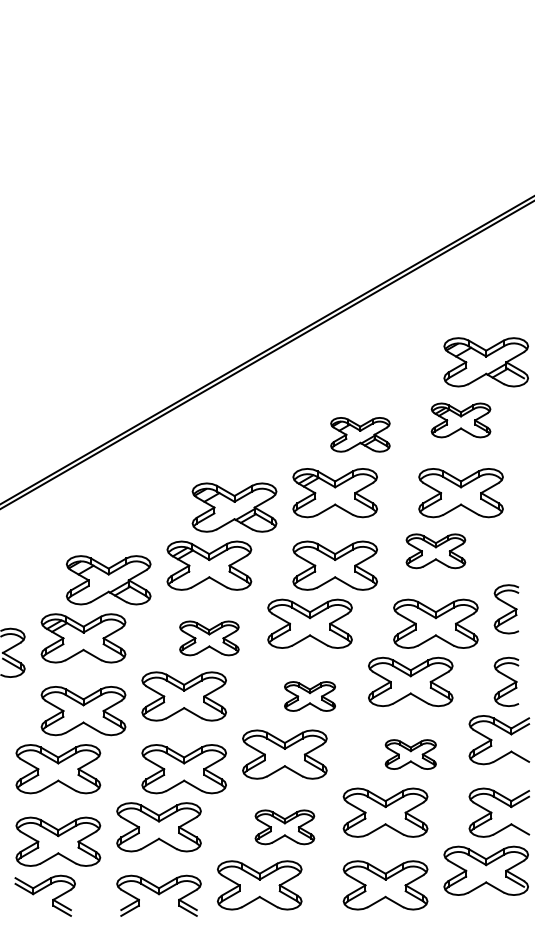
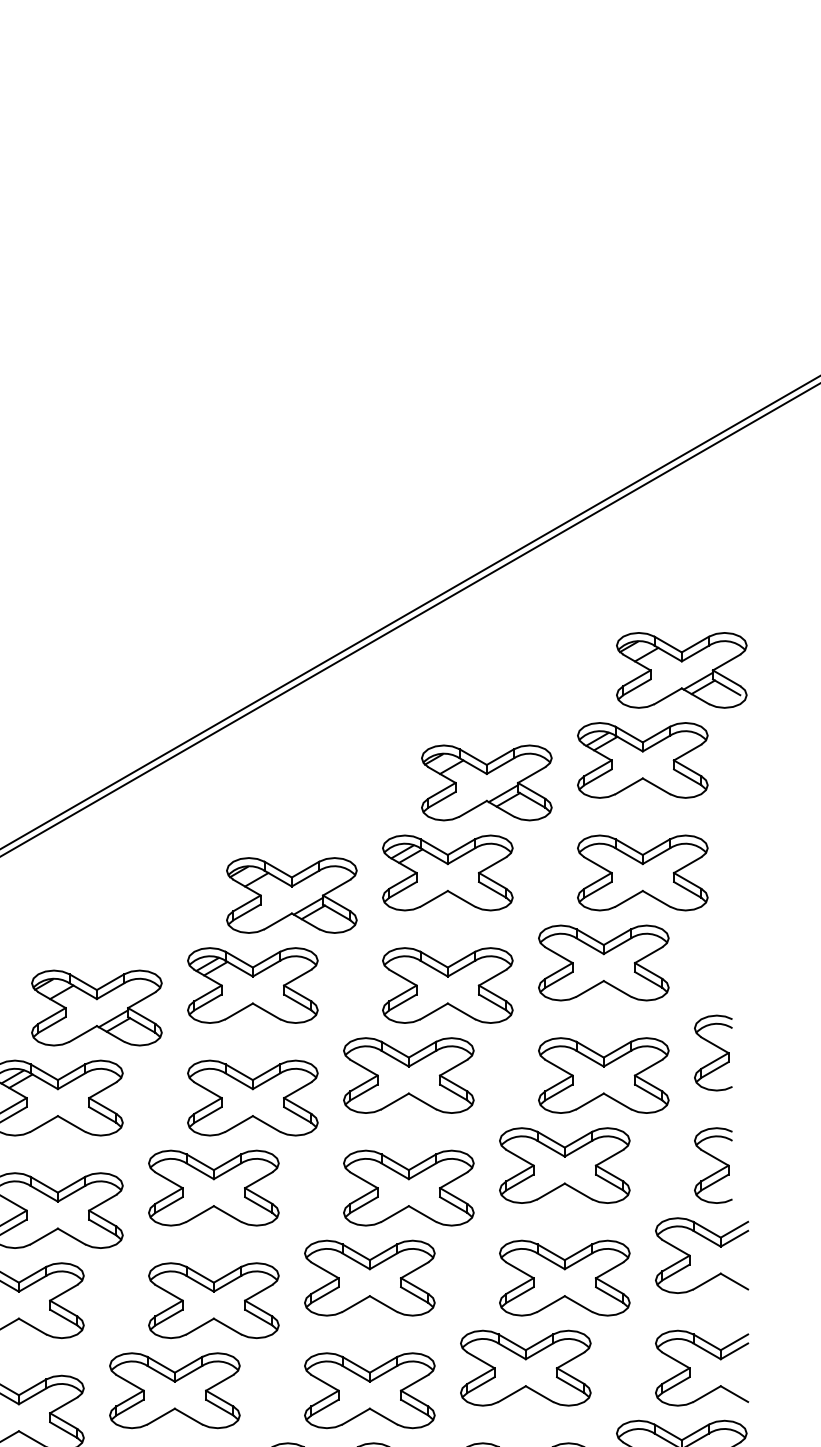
part: (460, 420) -> (641, 760), size x1.43
part: (360, 434) -> (486, 782), size x1.43
part: (435, 551) -> (603, 963), size x1.43
part: (209, 638) -> (253, 1098), size x1.43
part: (309, 696) -> (407, 1188), size x1.67
part: (410, 754) -> (564, 1277), size x1.67
part: (284, 827) -> (369, 1391), size x1.43

